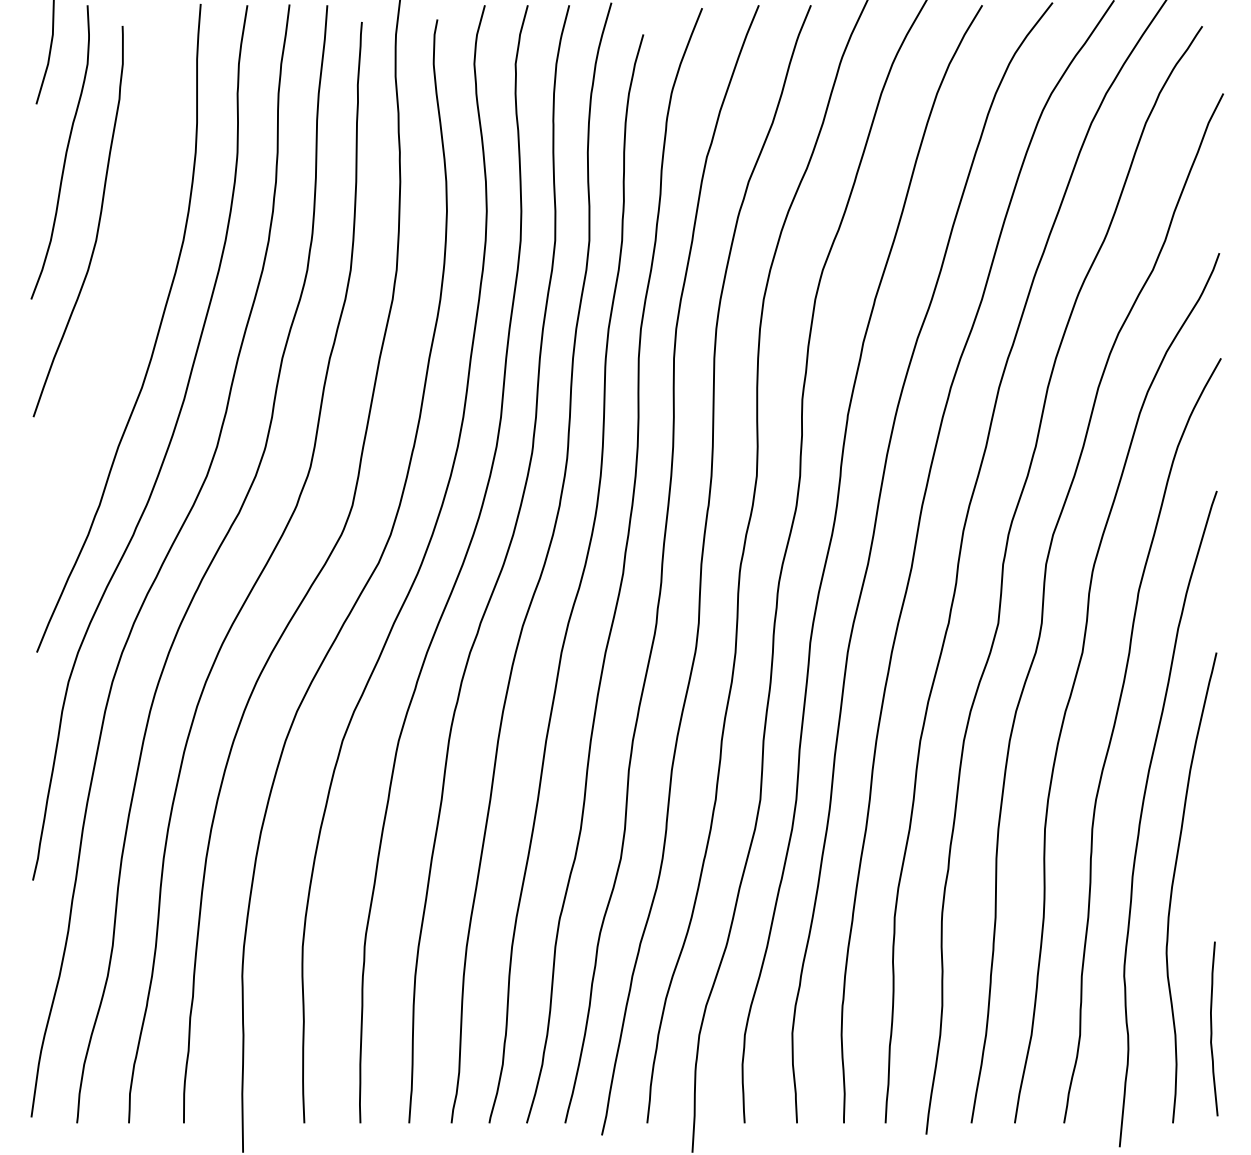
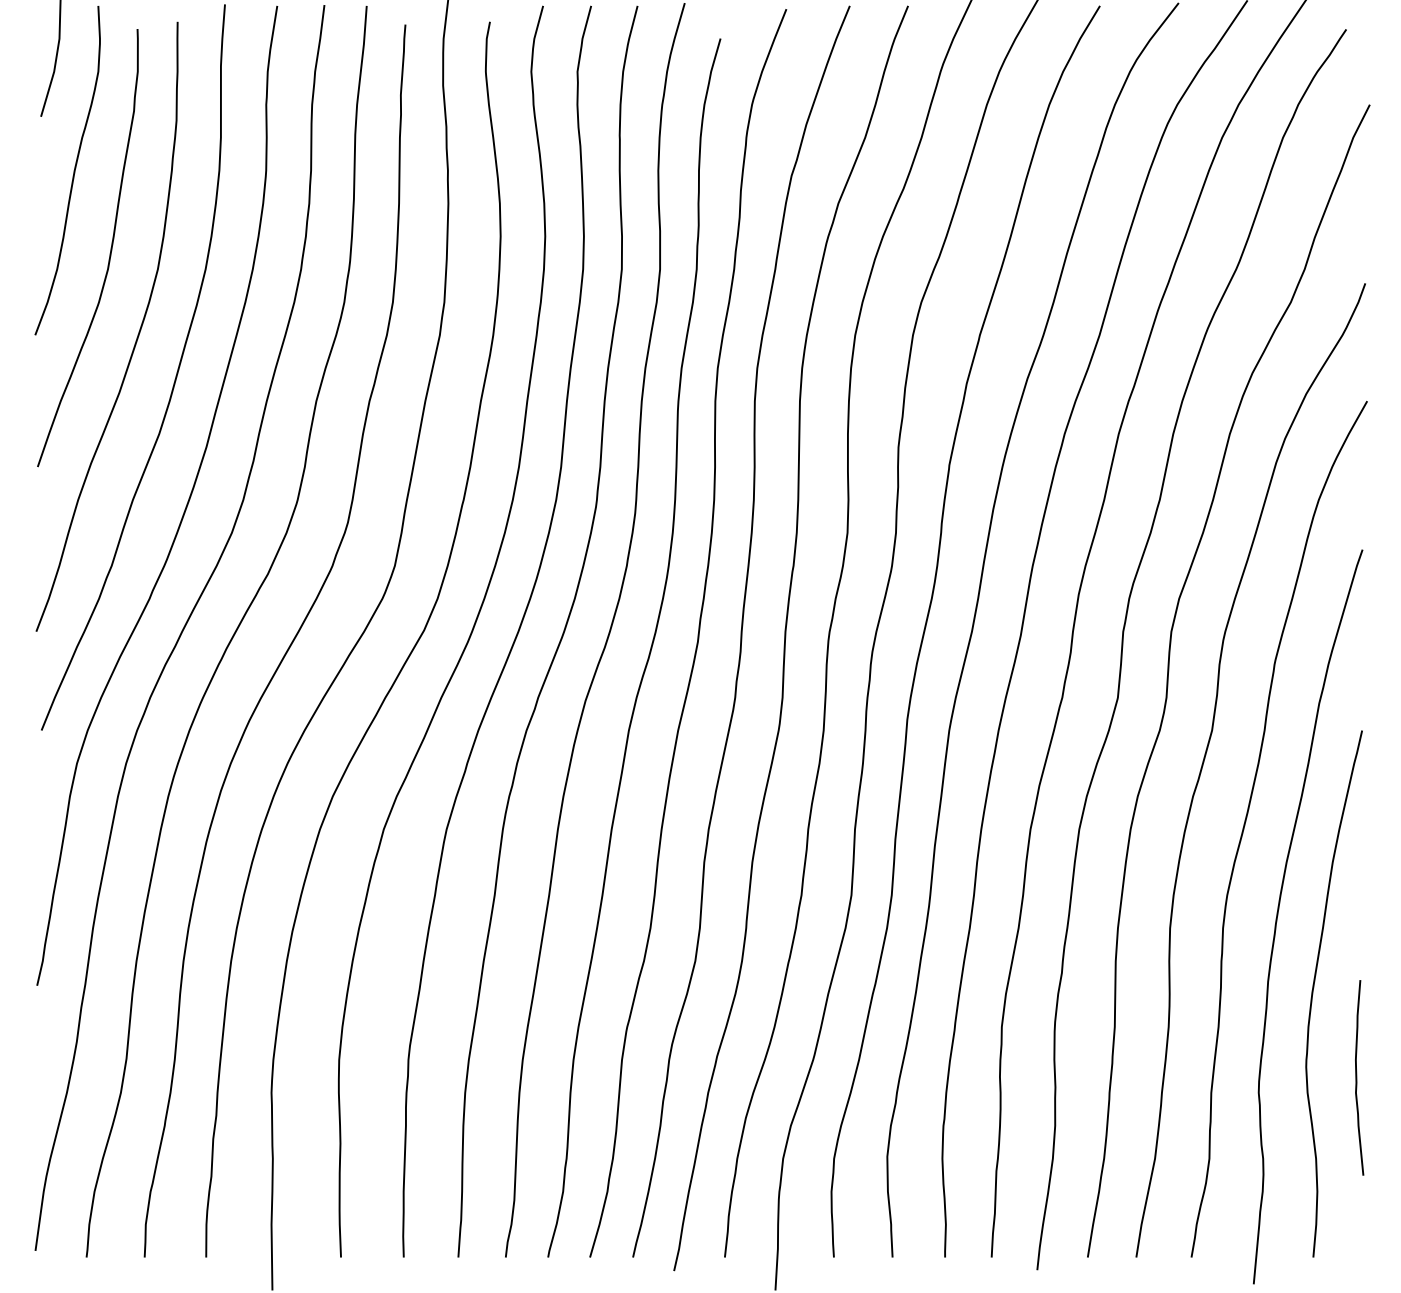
curve: (121, 301) -> (136, 337), added
curve: (1212, 1028) -> (1357, 1077), moved

